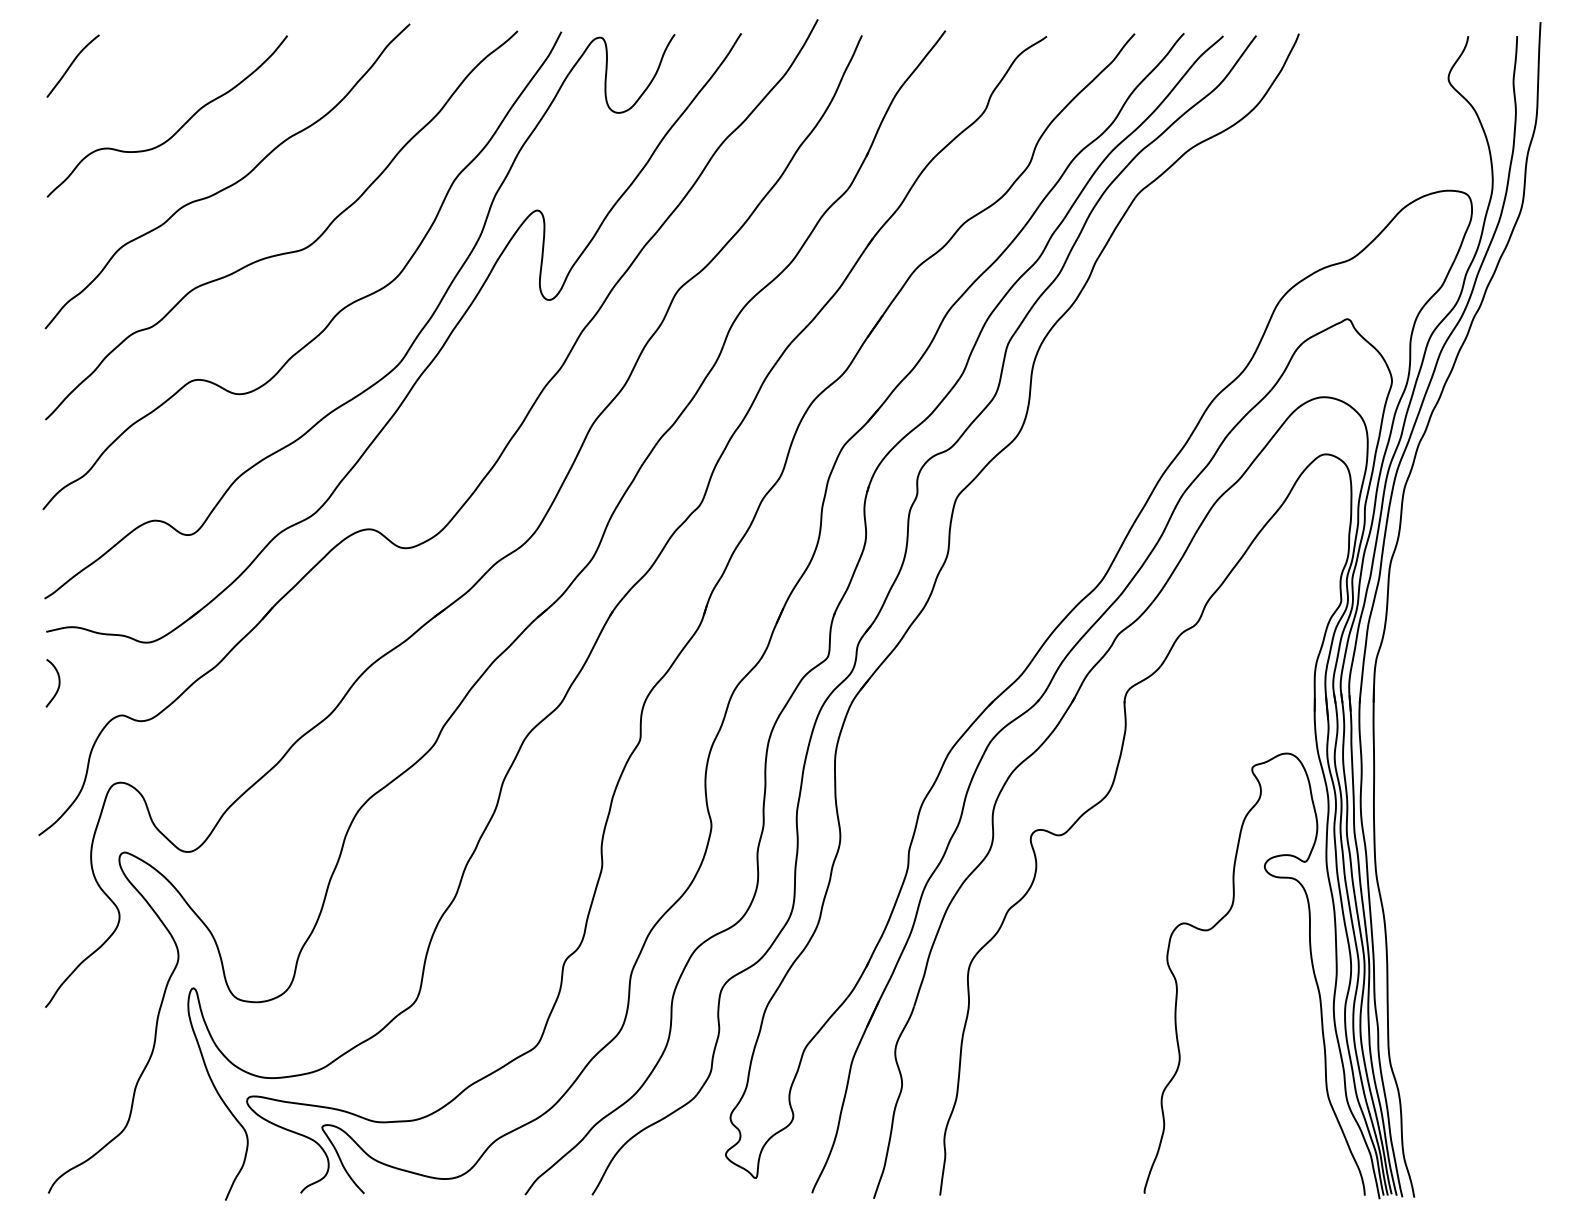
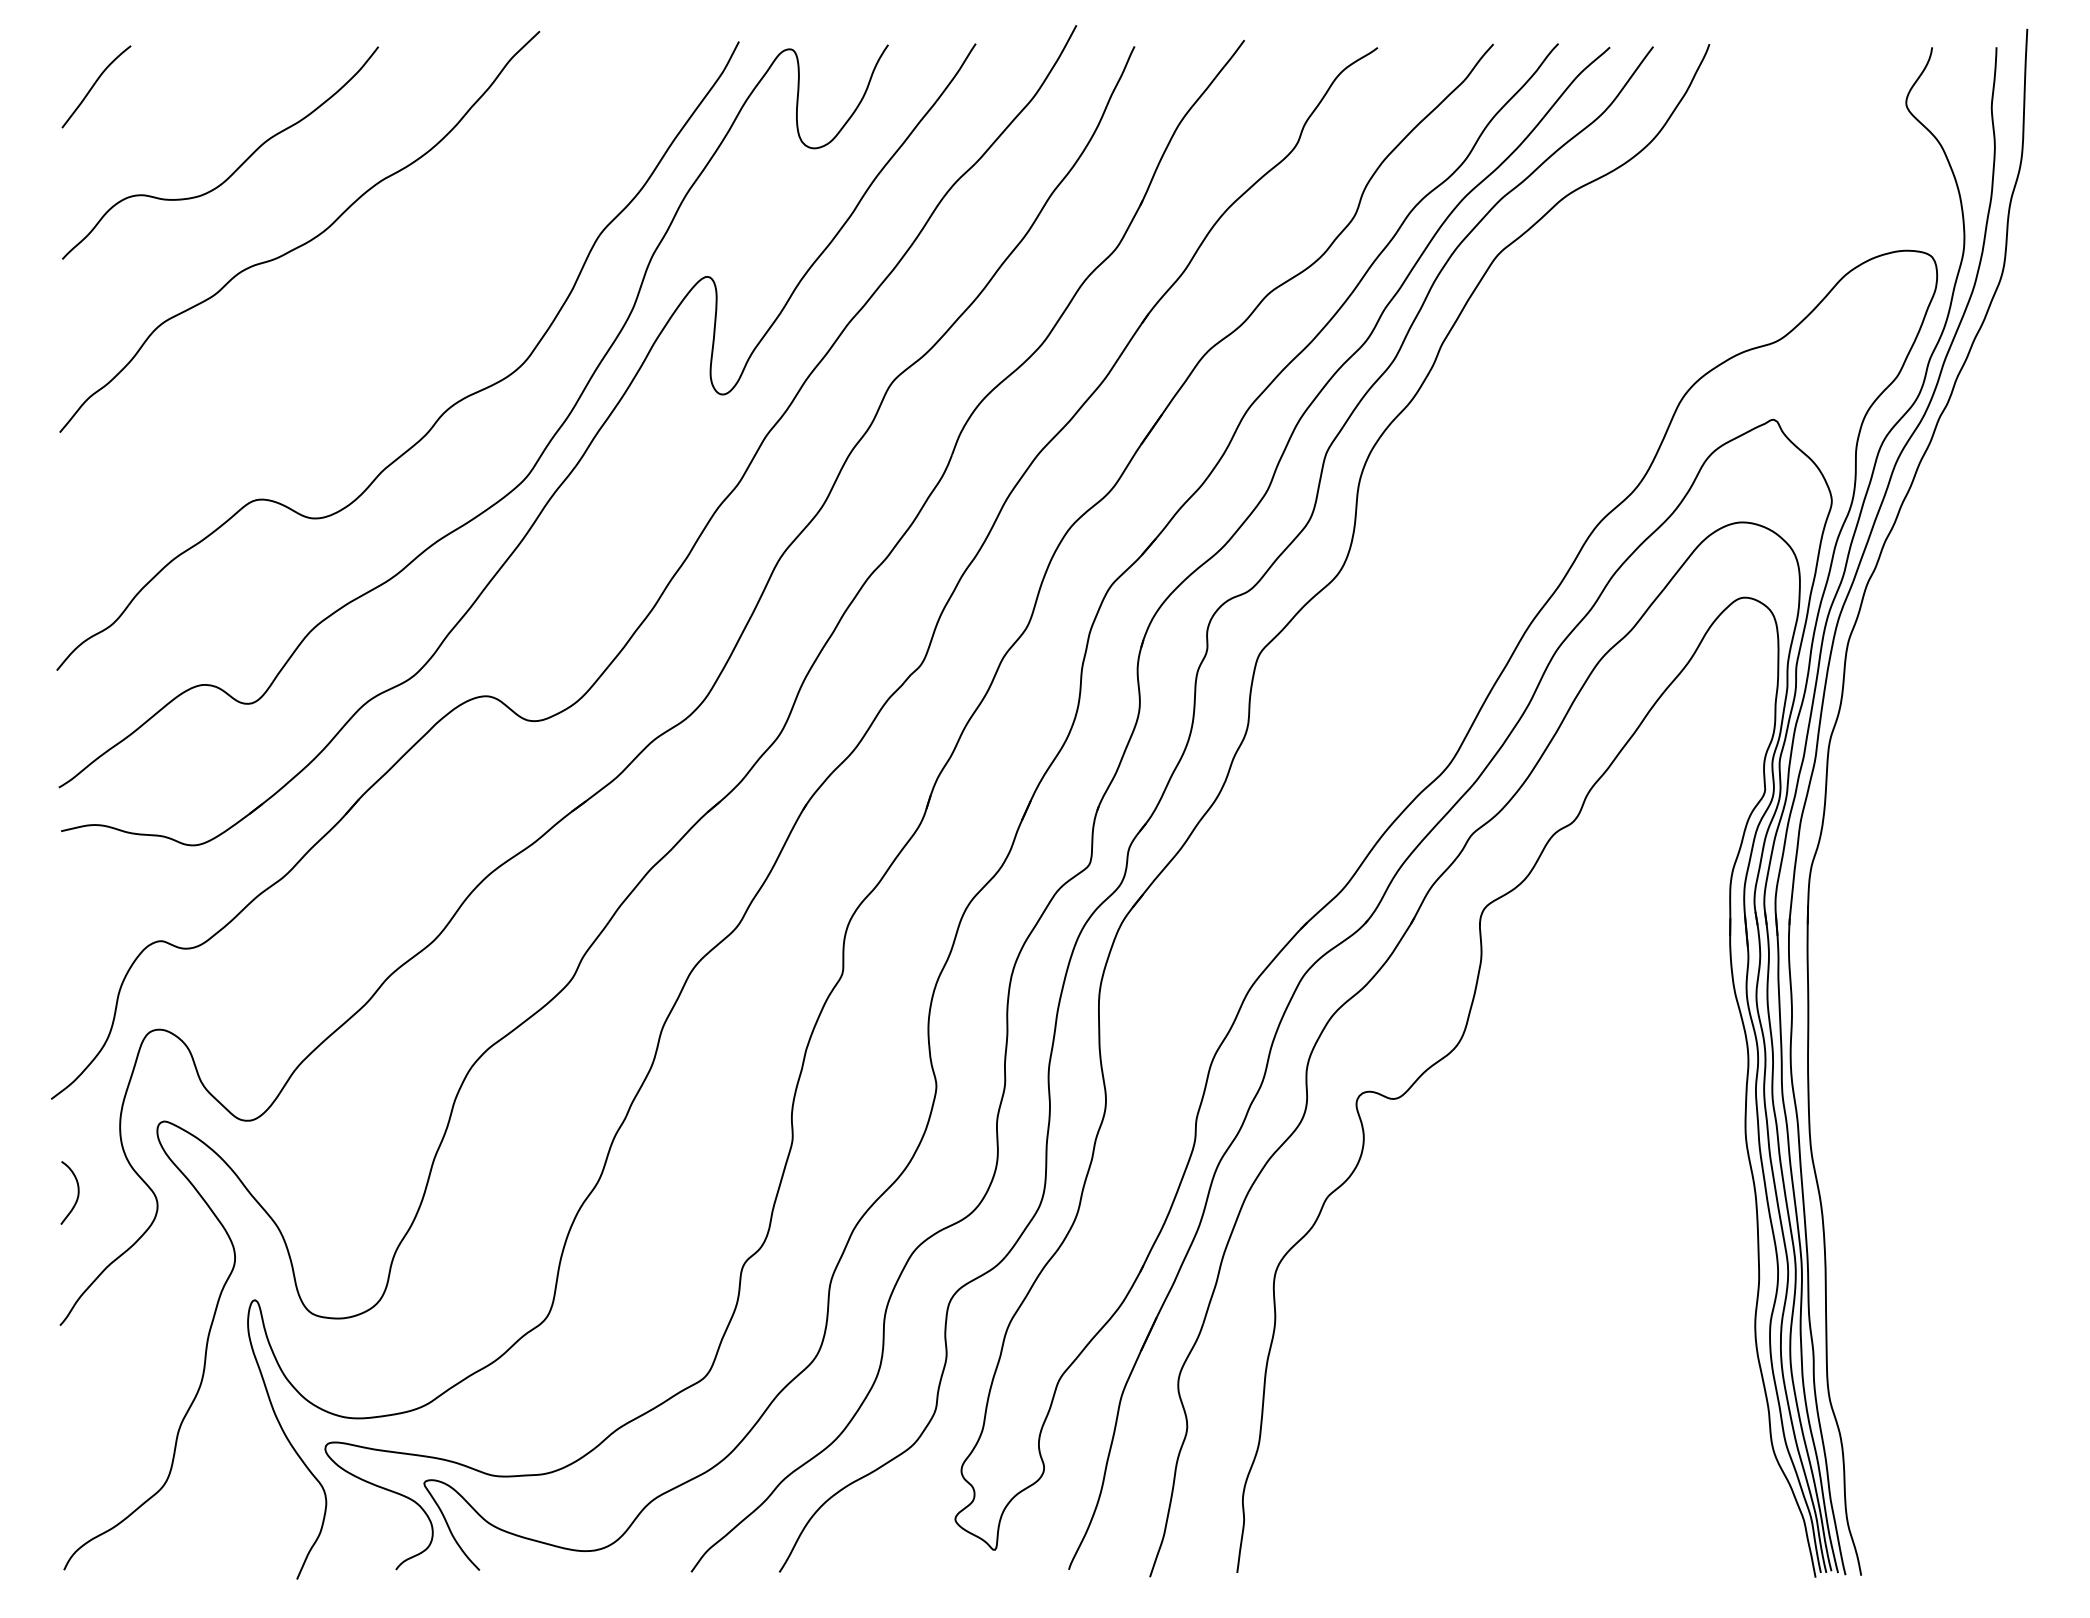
curve: (283, 252) -> (373, 332), removed
curve: (58, 683) -> (77, 1192), moved
curve: (1311, 966) -> (1726, 1271), removed

